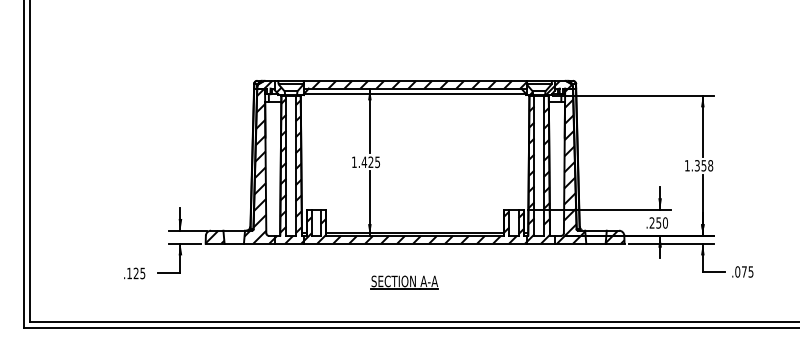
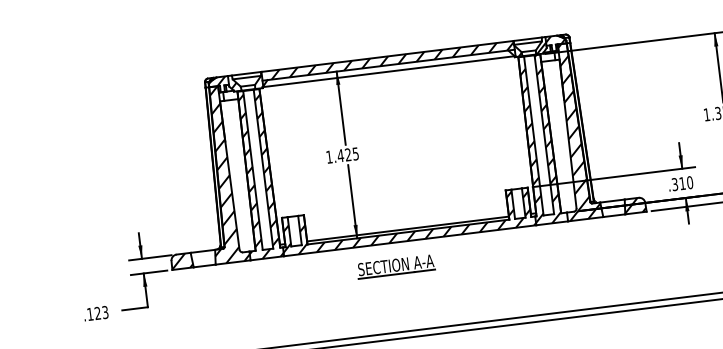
text: (655, 222) -> (678, 183), .250 -> .310
text: (142, 272) -> (104, 311), .125 -> .123
part: (404, 282) -> (395, 266), moved

